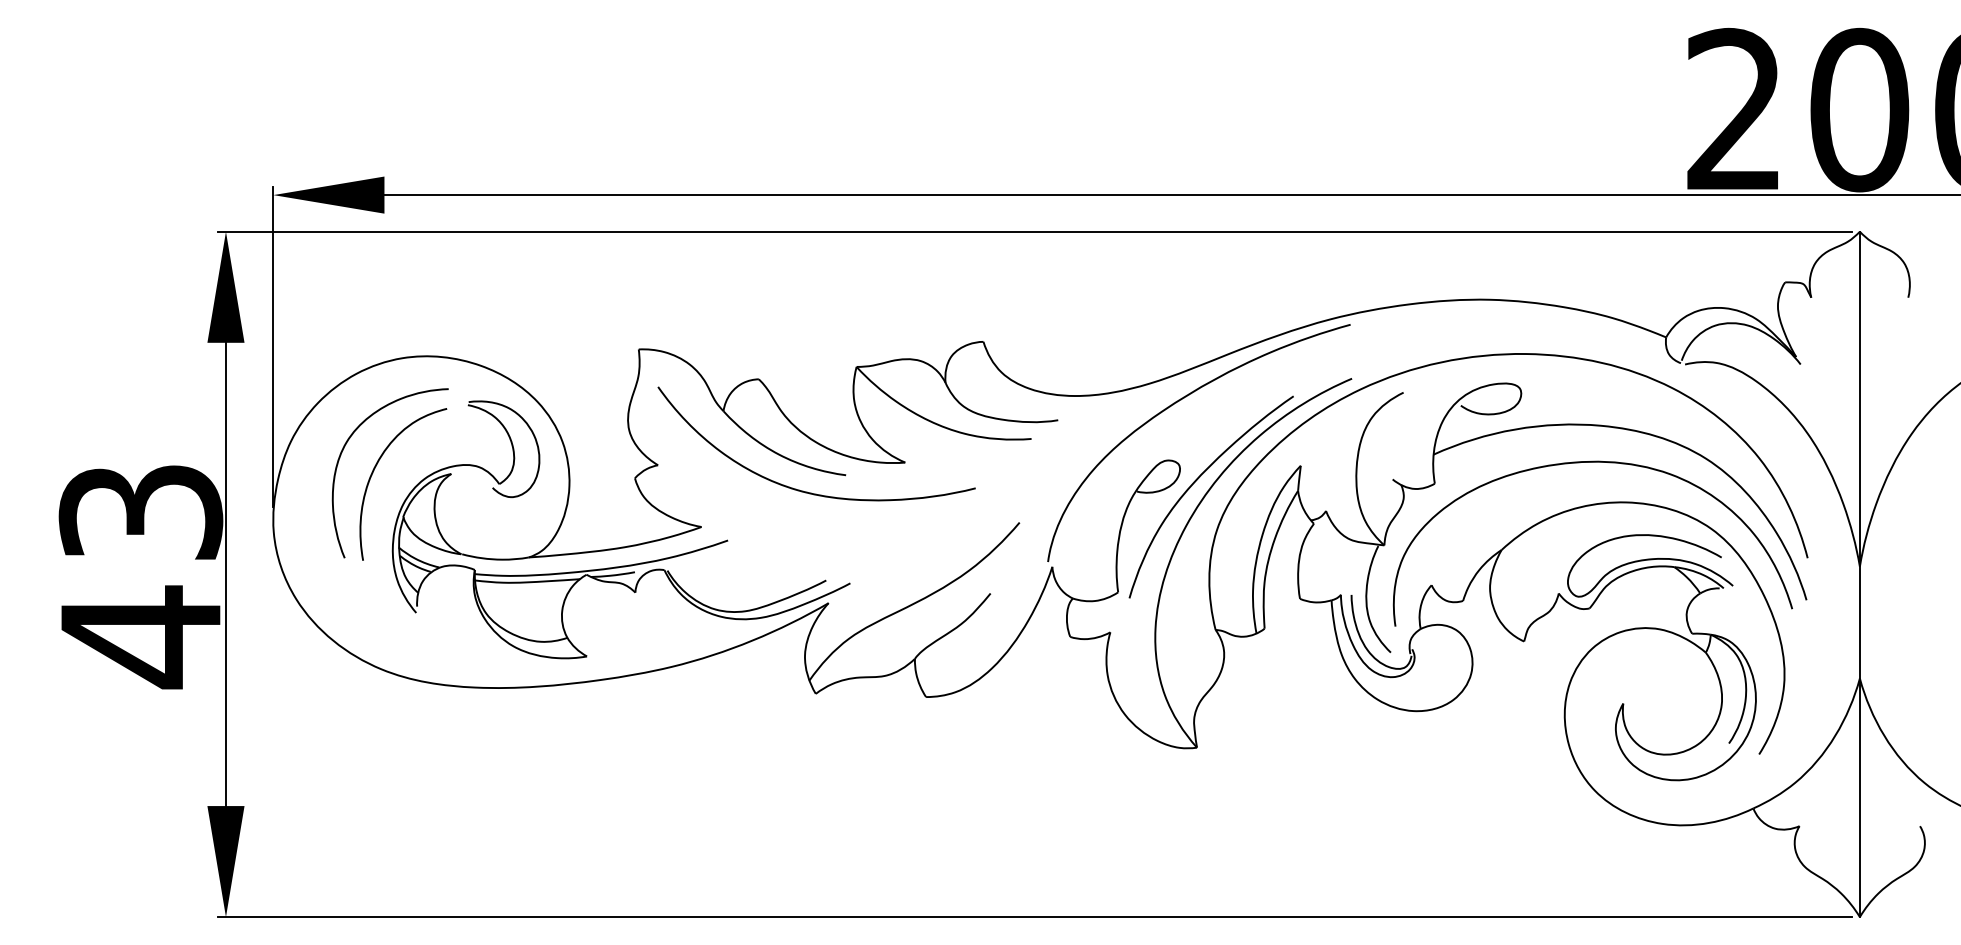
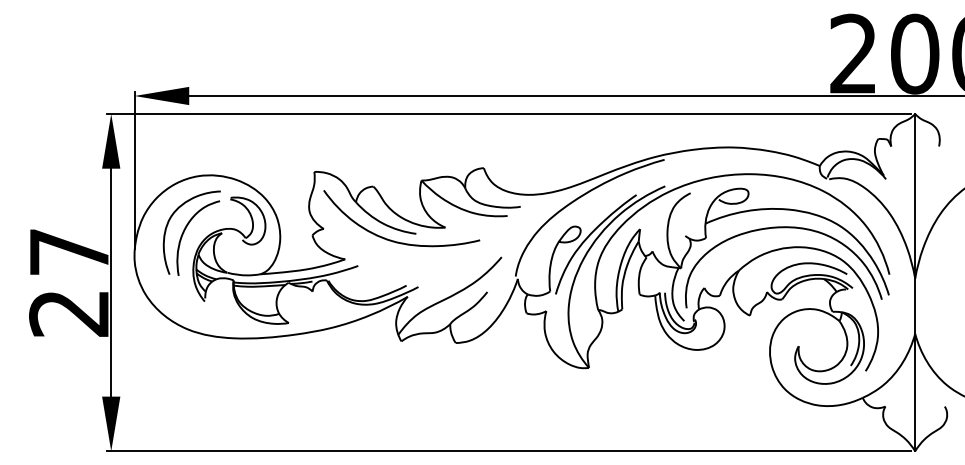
text: (141, 578) -> (69, 284), 43 -> 27

